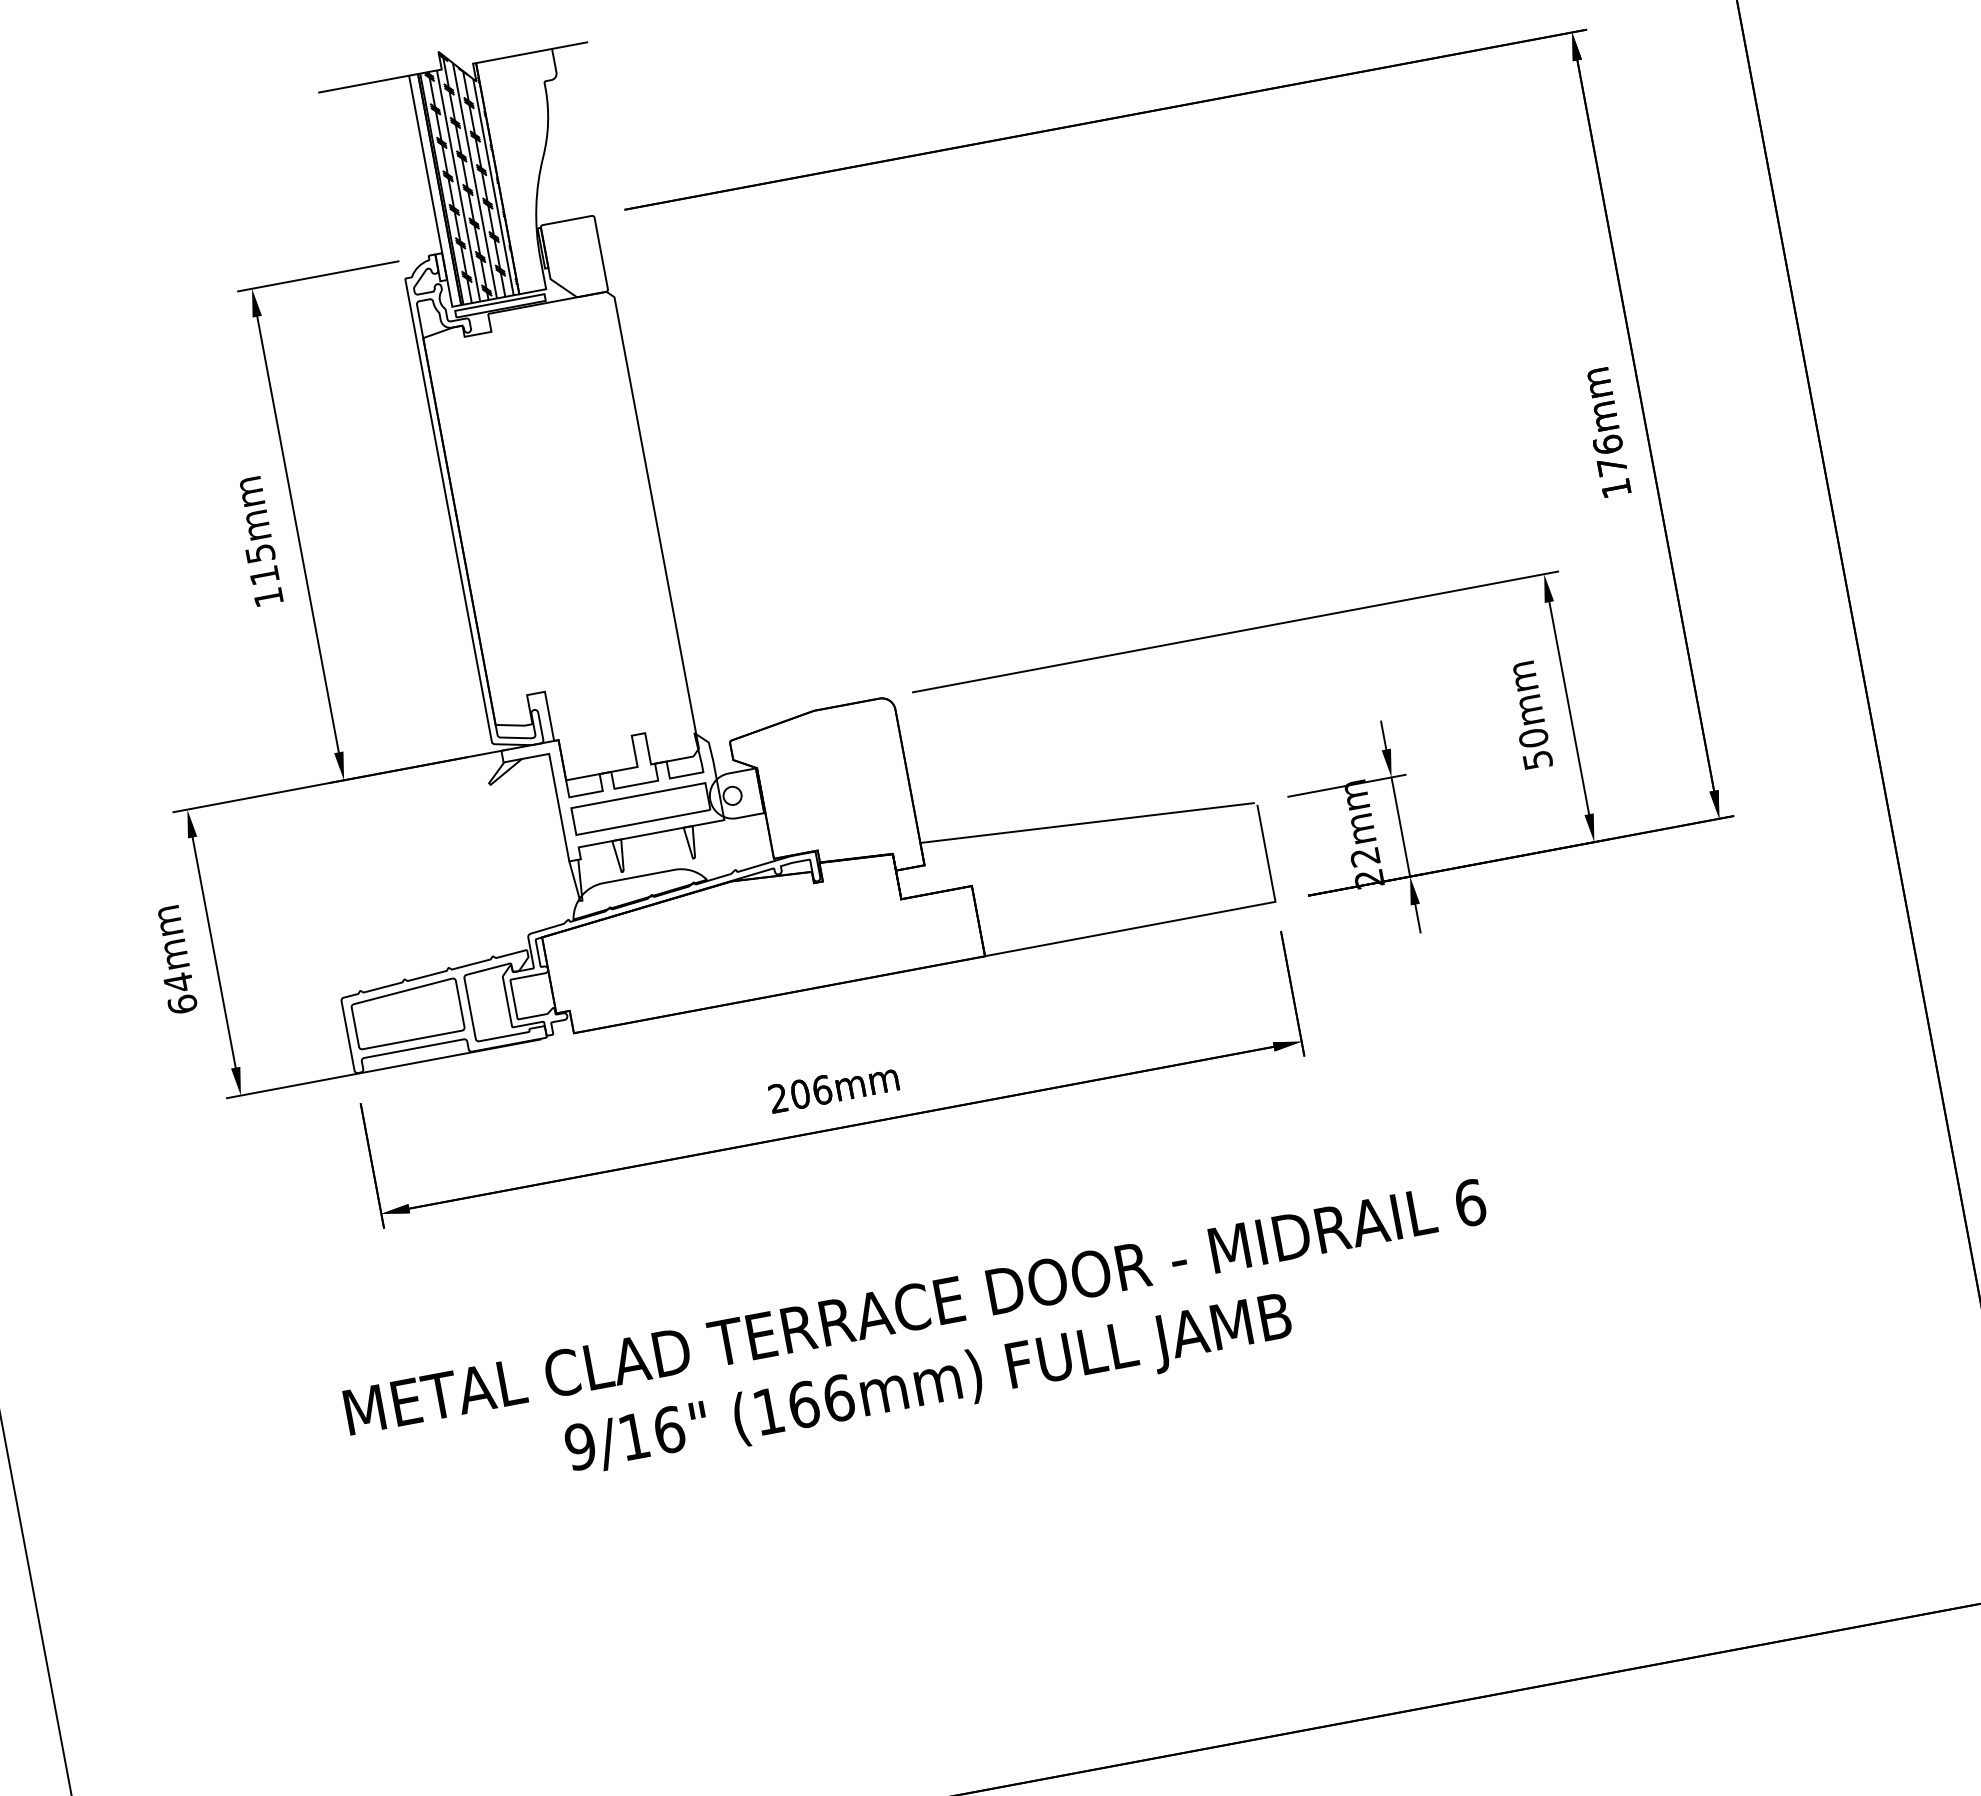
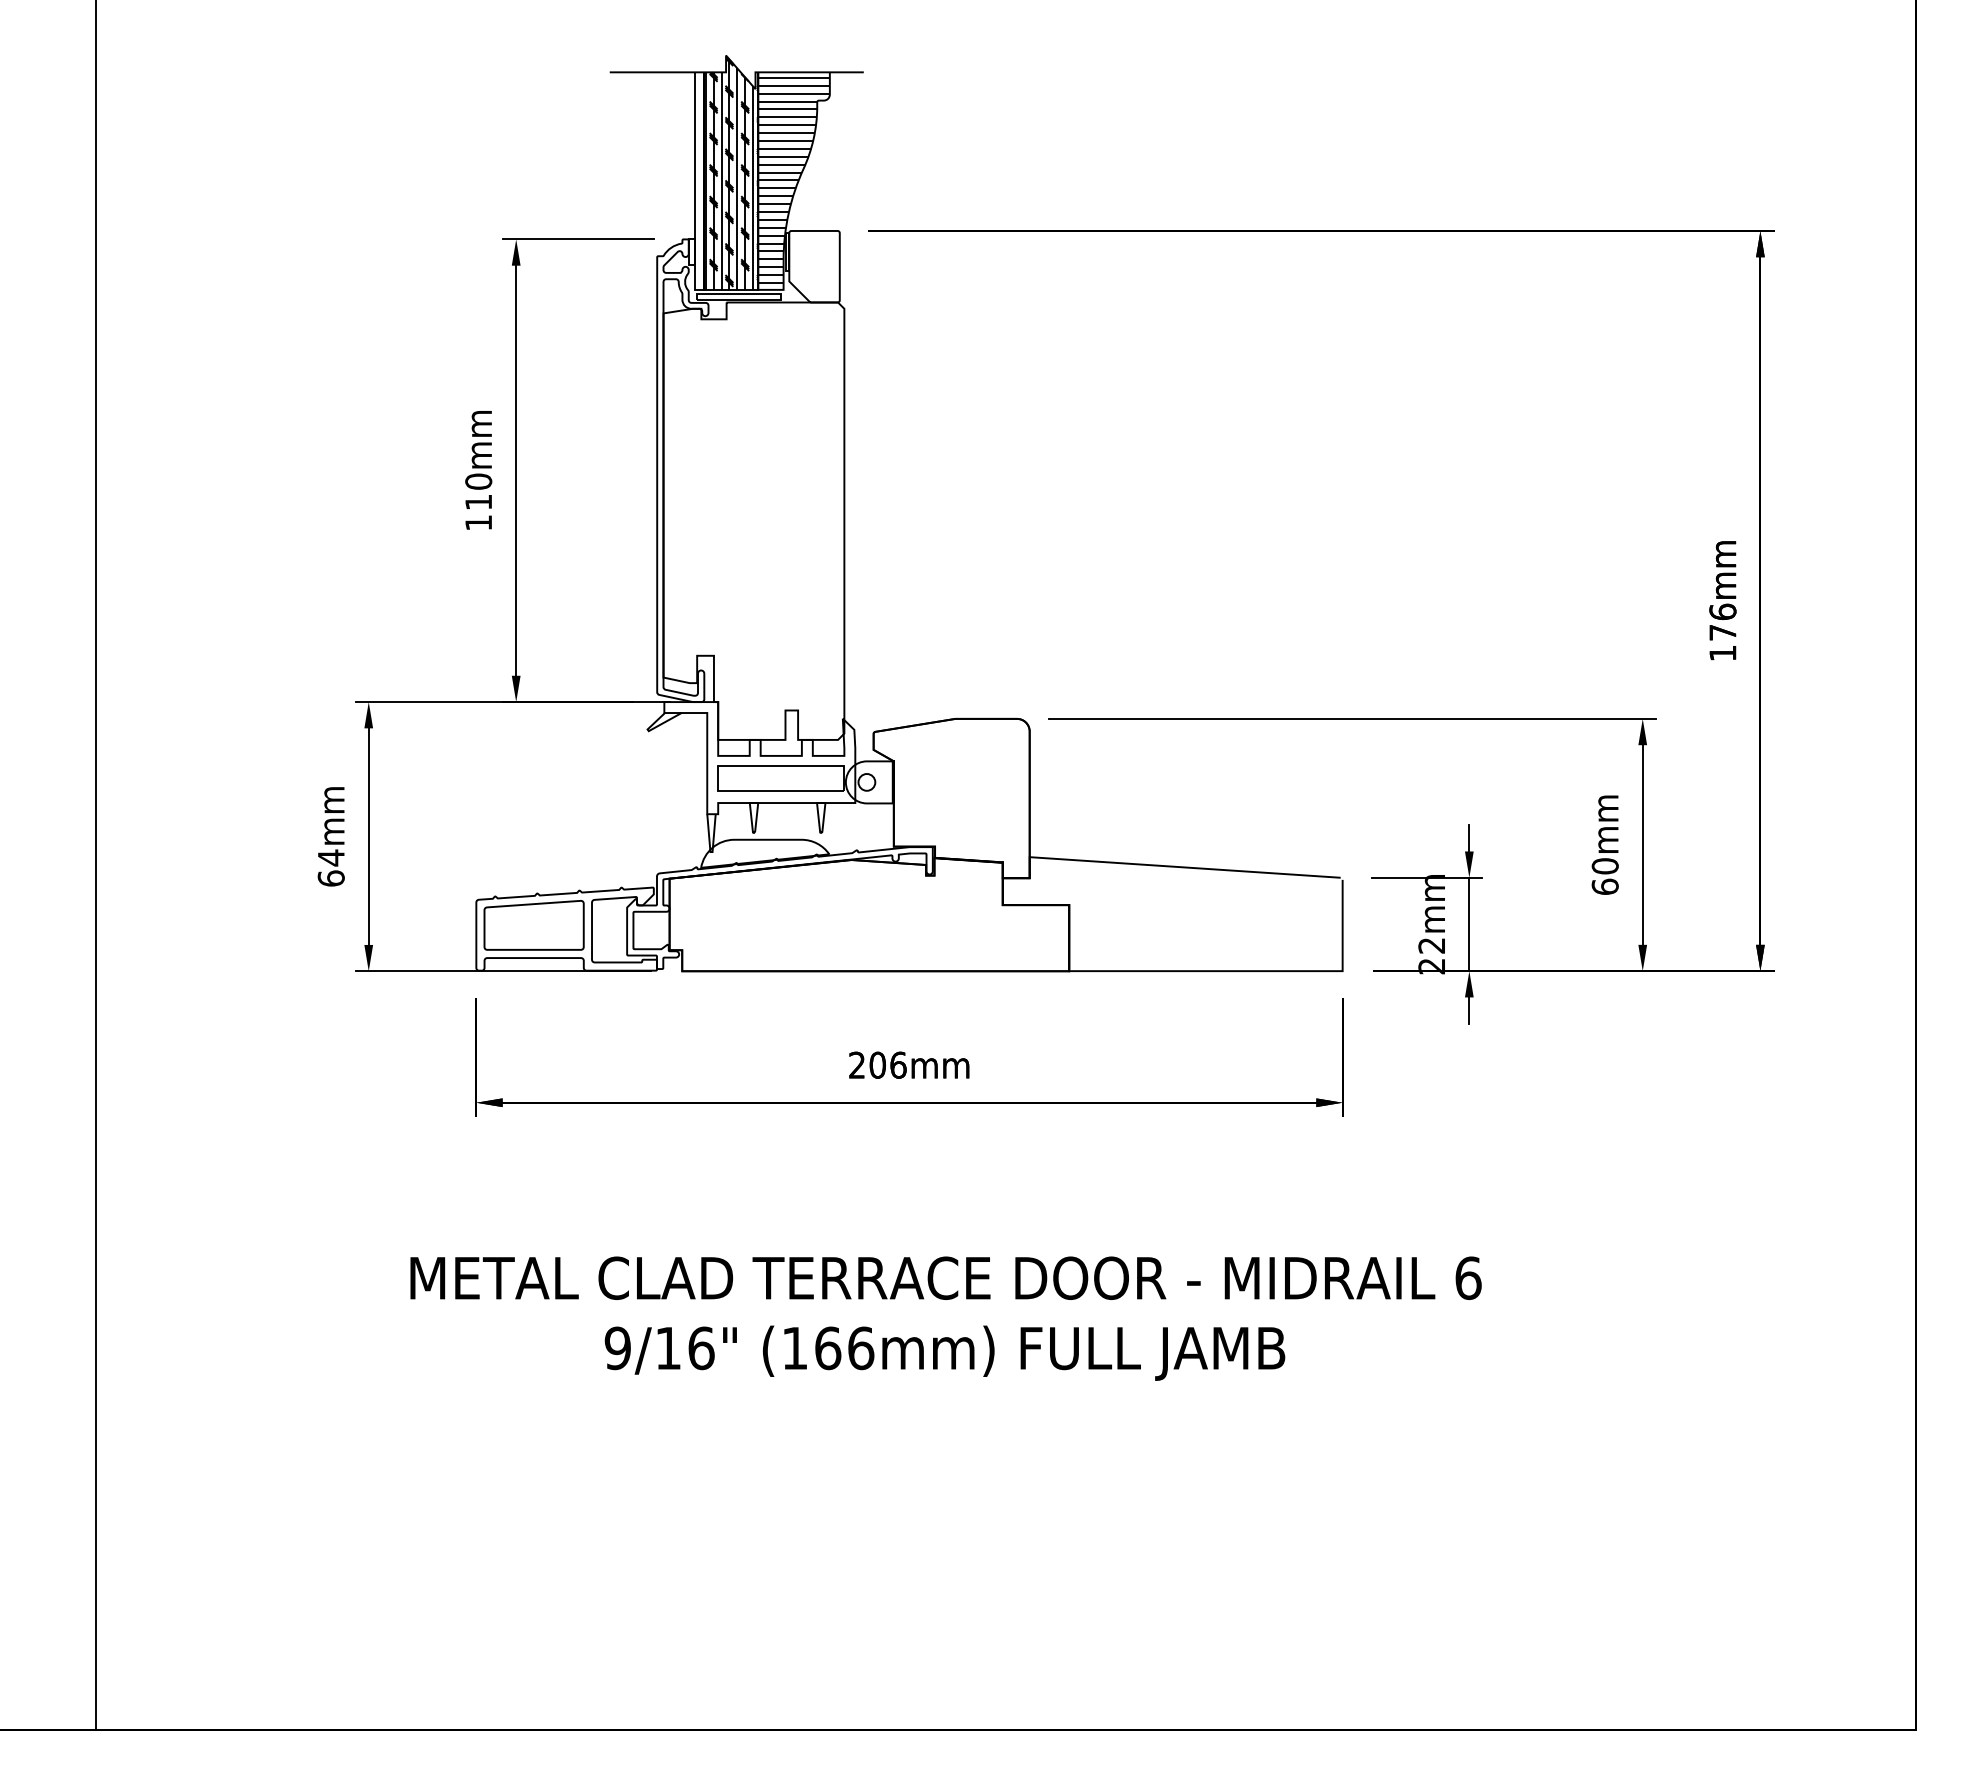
hatch: (534, 170) -> (793, 179), added
text: (260, 553) -> (478, 481), 115mm -> 110mm
text: (1536, 759) -> (1604, 886), 50mm -> 60mm

